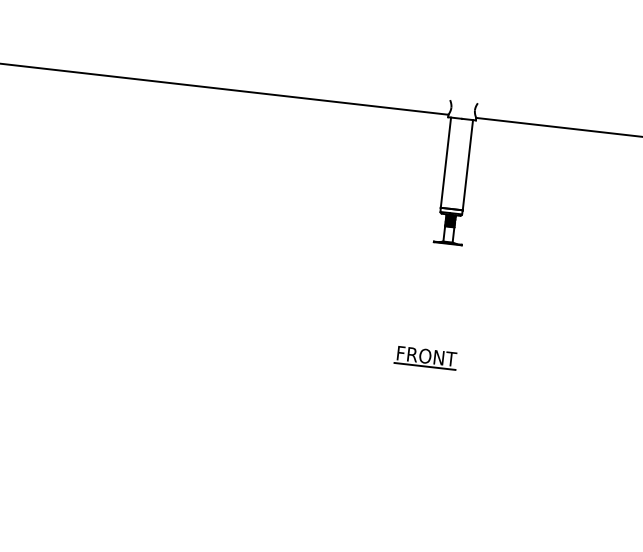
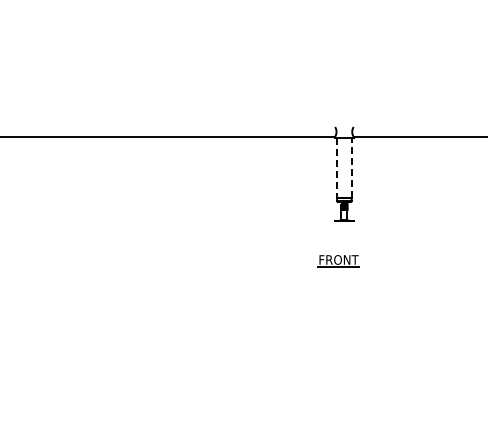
line: (446, 162) -> (337, 168), solid -> dashed
line: (467, 165) -> (351, 168), solid -> dashed
part: (425, 358) -> (338, 261), moved

